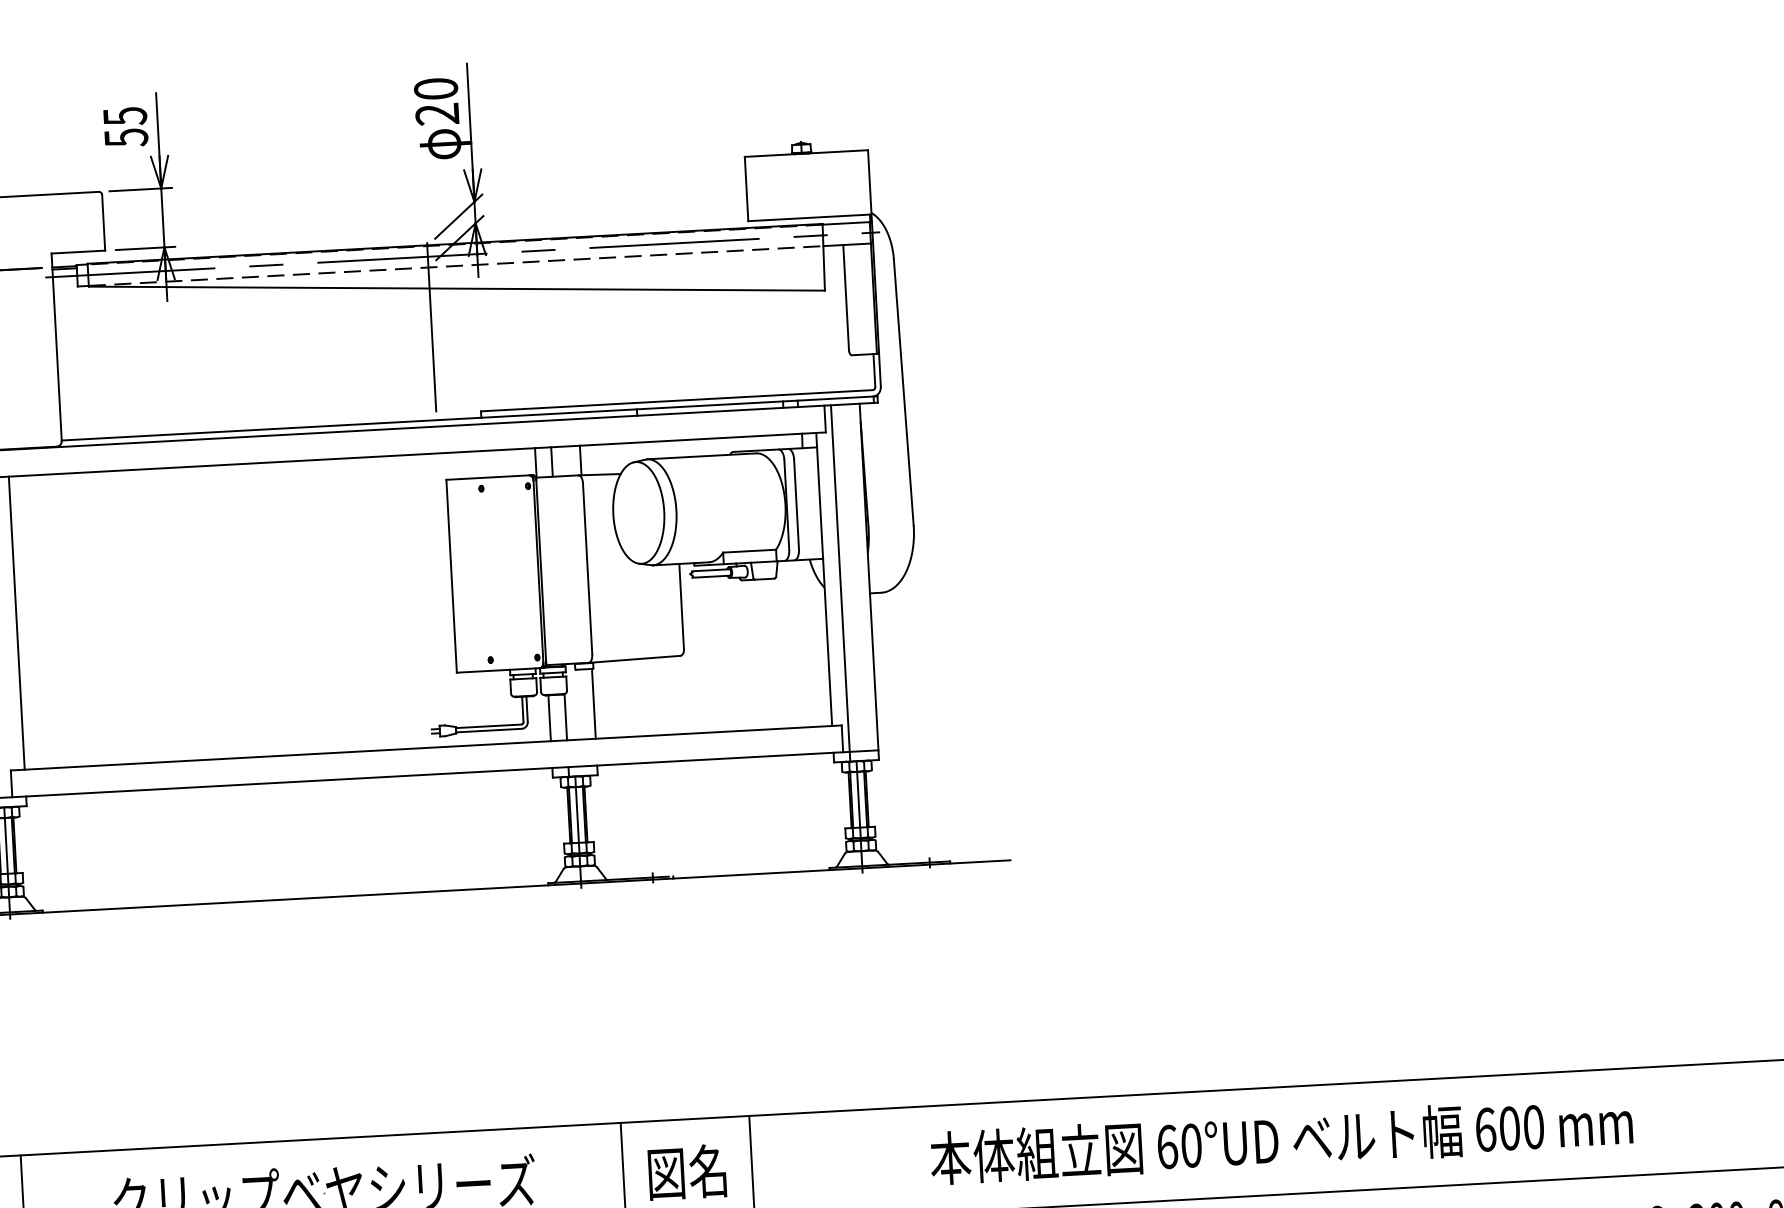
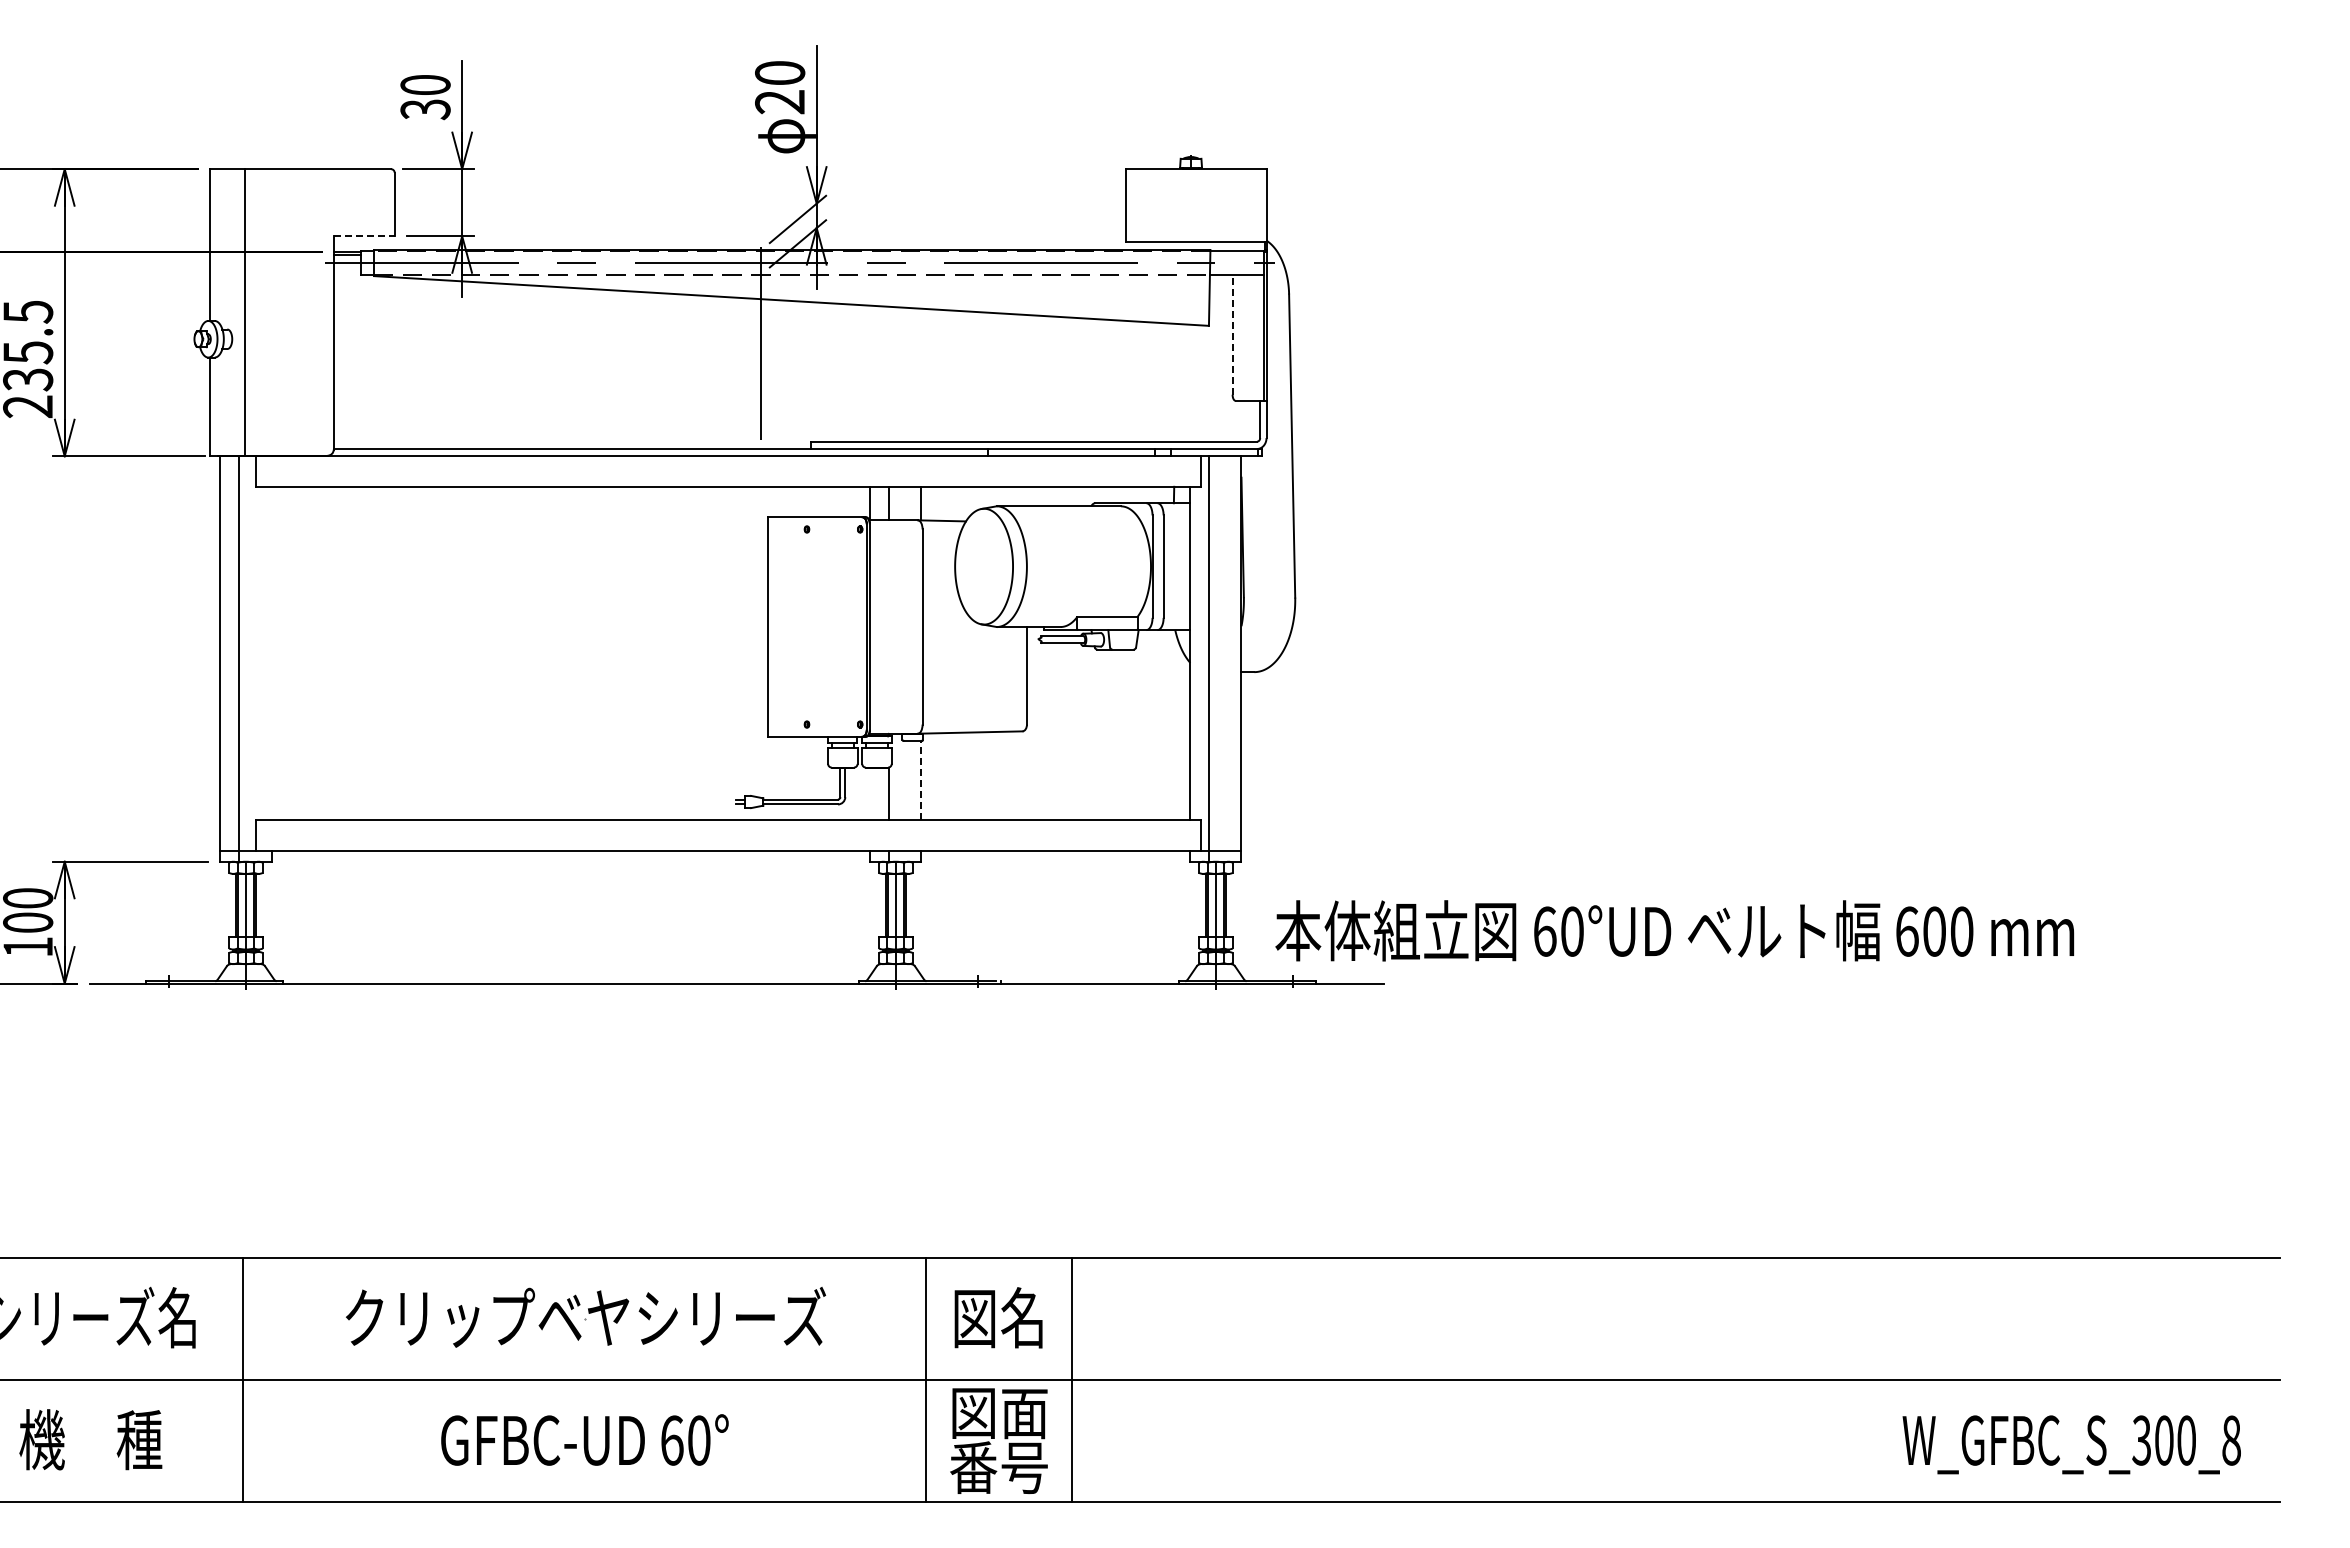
text: (125, 127) -> (425, 97), 55 -> 30
line: (78, 252) -> (364, 236), solid -> dashed
line: (846, 297) -> (1232, 335), solid -> dashed
line: (16, 623) -> (271, 653), removed
line: (593, 703) -> (921, 780), solid -> dashed
line: (549, 718) -> (870, 794), removed
text: (1281, 1139) -> (1674, 930), moved

